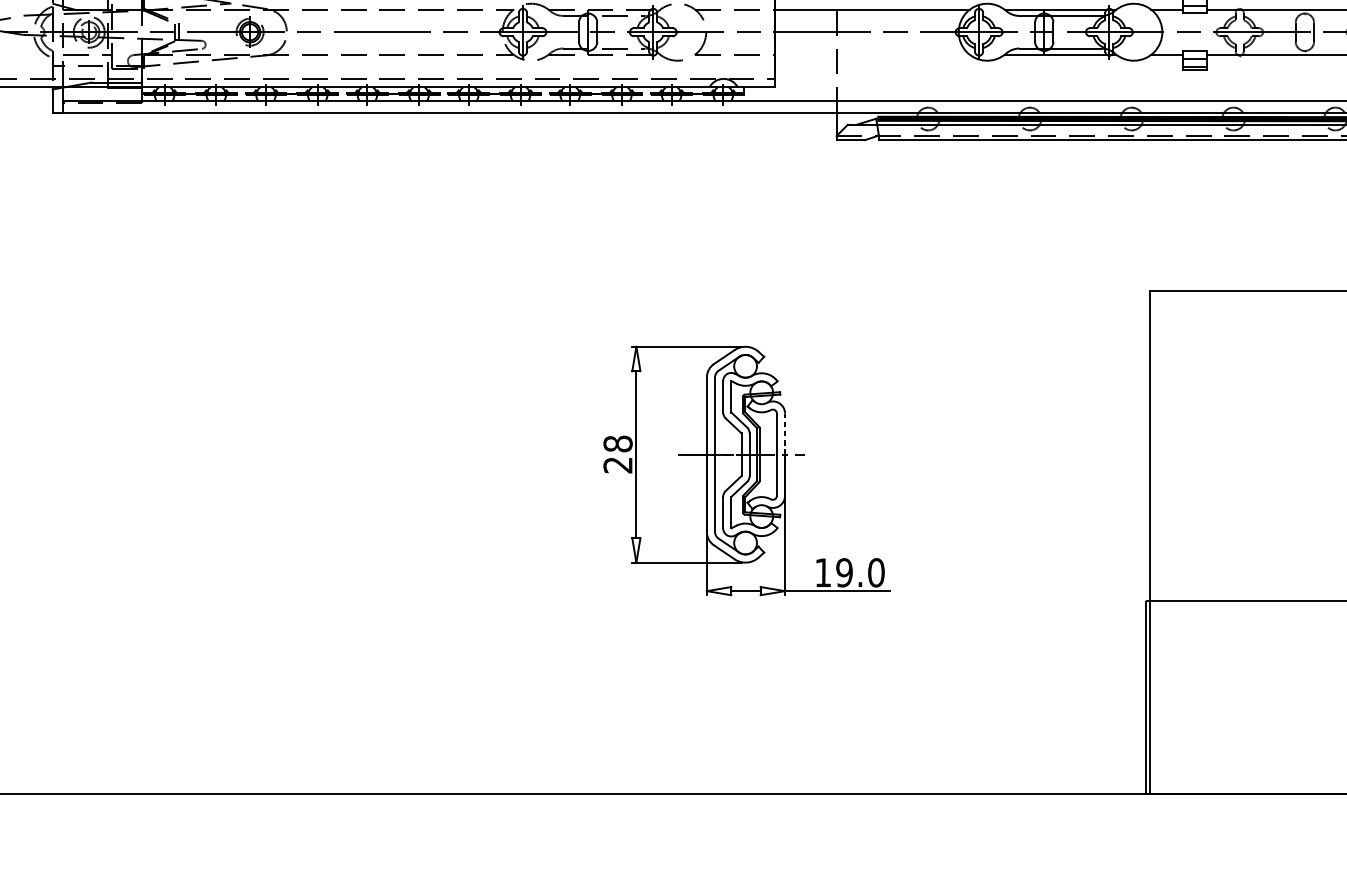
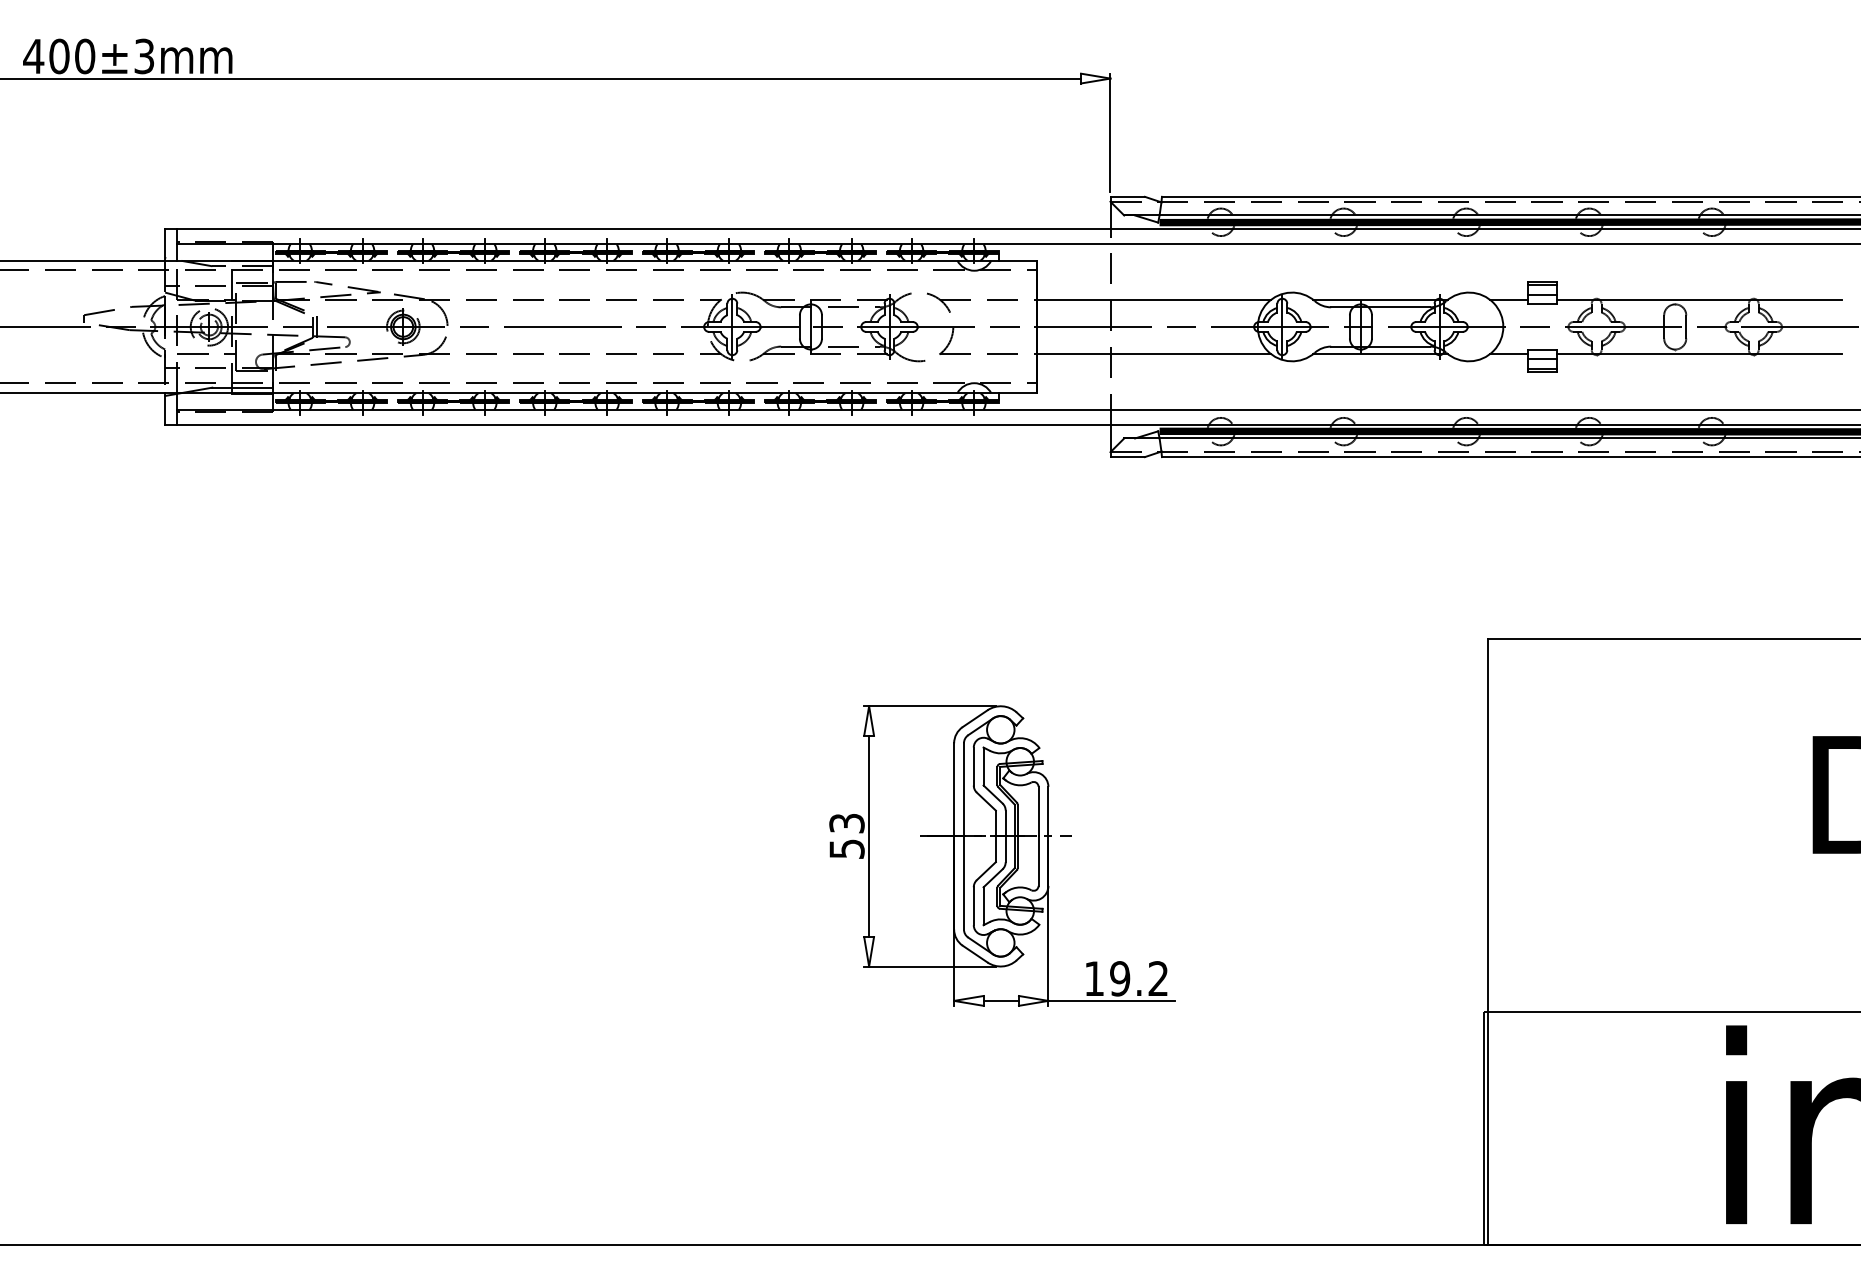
line: (872, 54) -> (1153, 353), added
line: (785, 434) -> (1048, 811), dashed -> solid
text: (617, 453) -> (846, 835), 28 -> 53
text: (876, 572) -> (1158, 978), 19.0 -> 19.2

